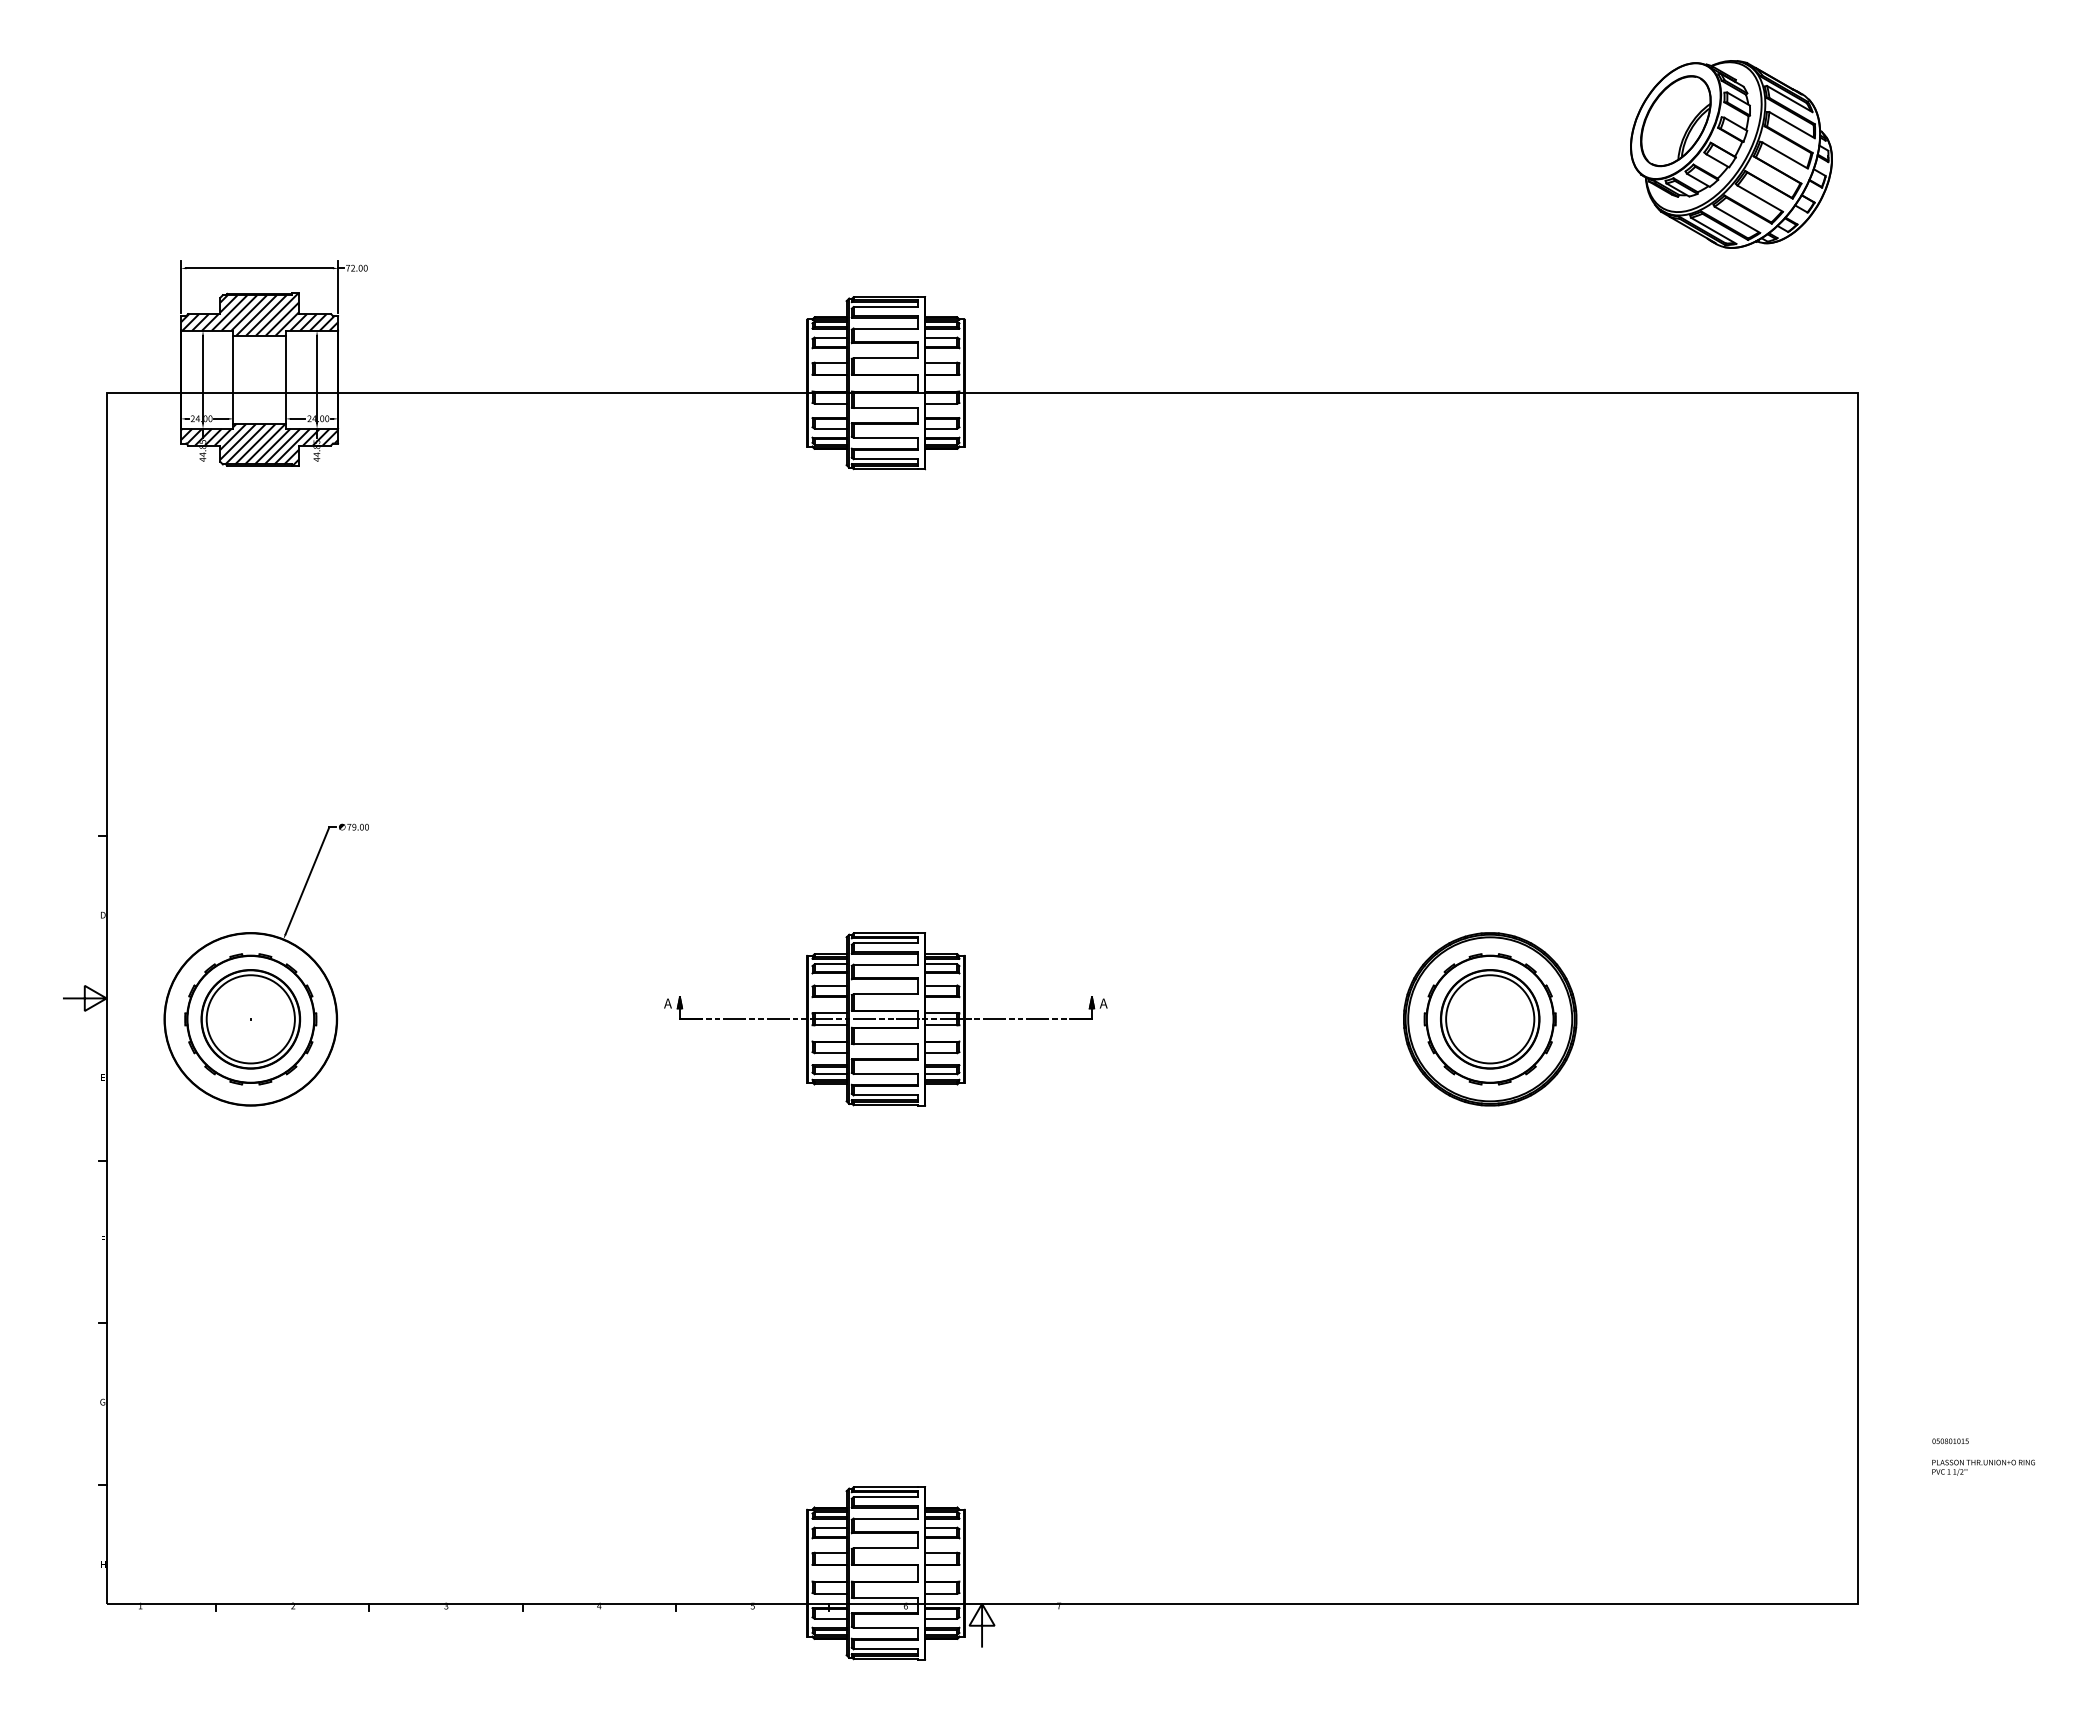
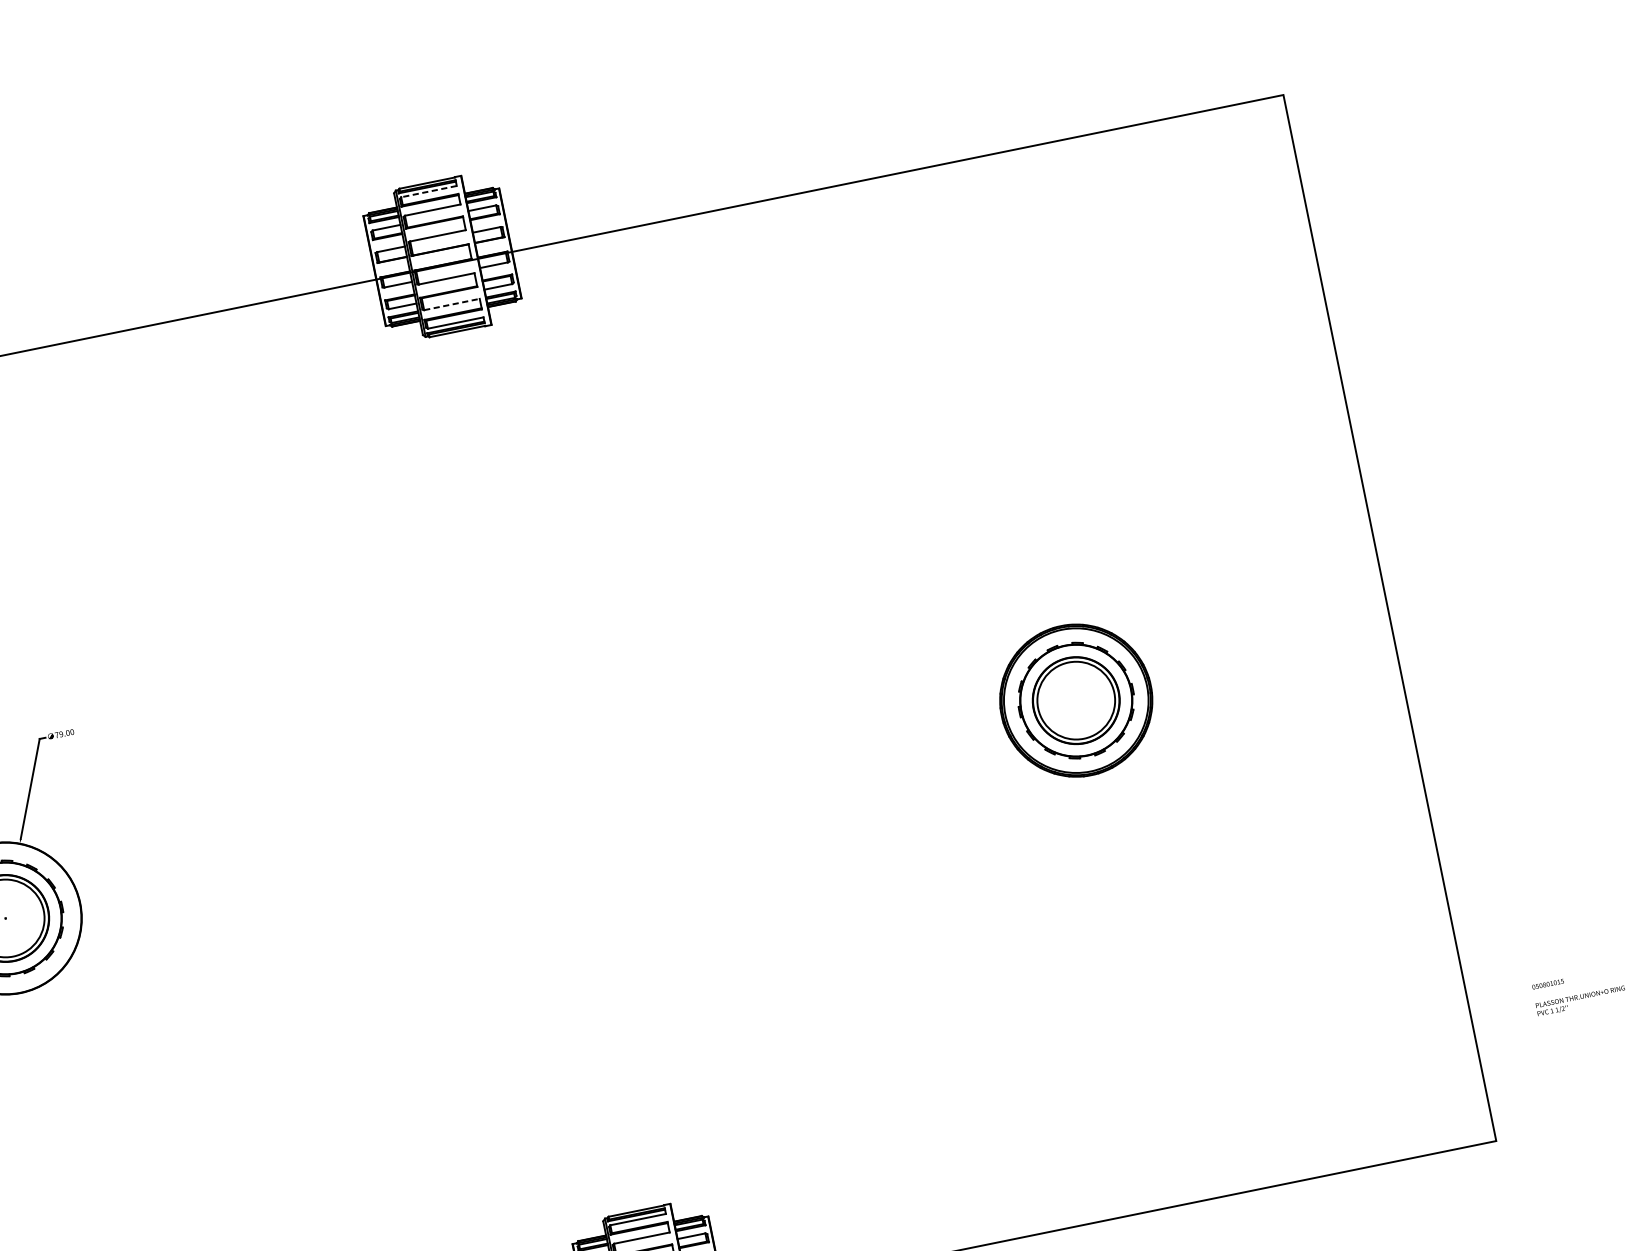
line: (885, 307) -> (428, 192), solid -> dashed
line: (886, 437) -> (452, 304), solid -> dashed
part: (885, 1019) -> (553, 807), removed

